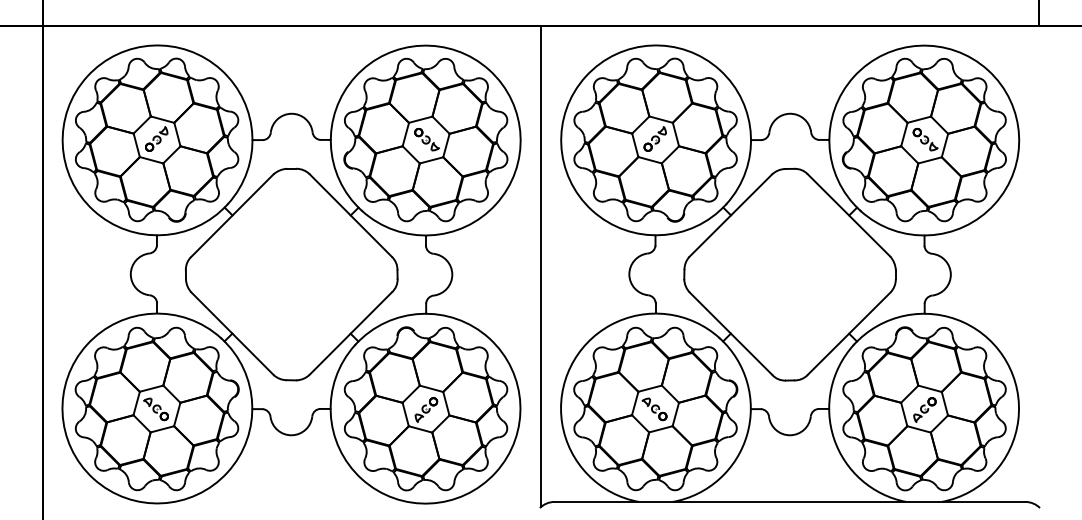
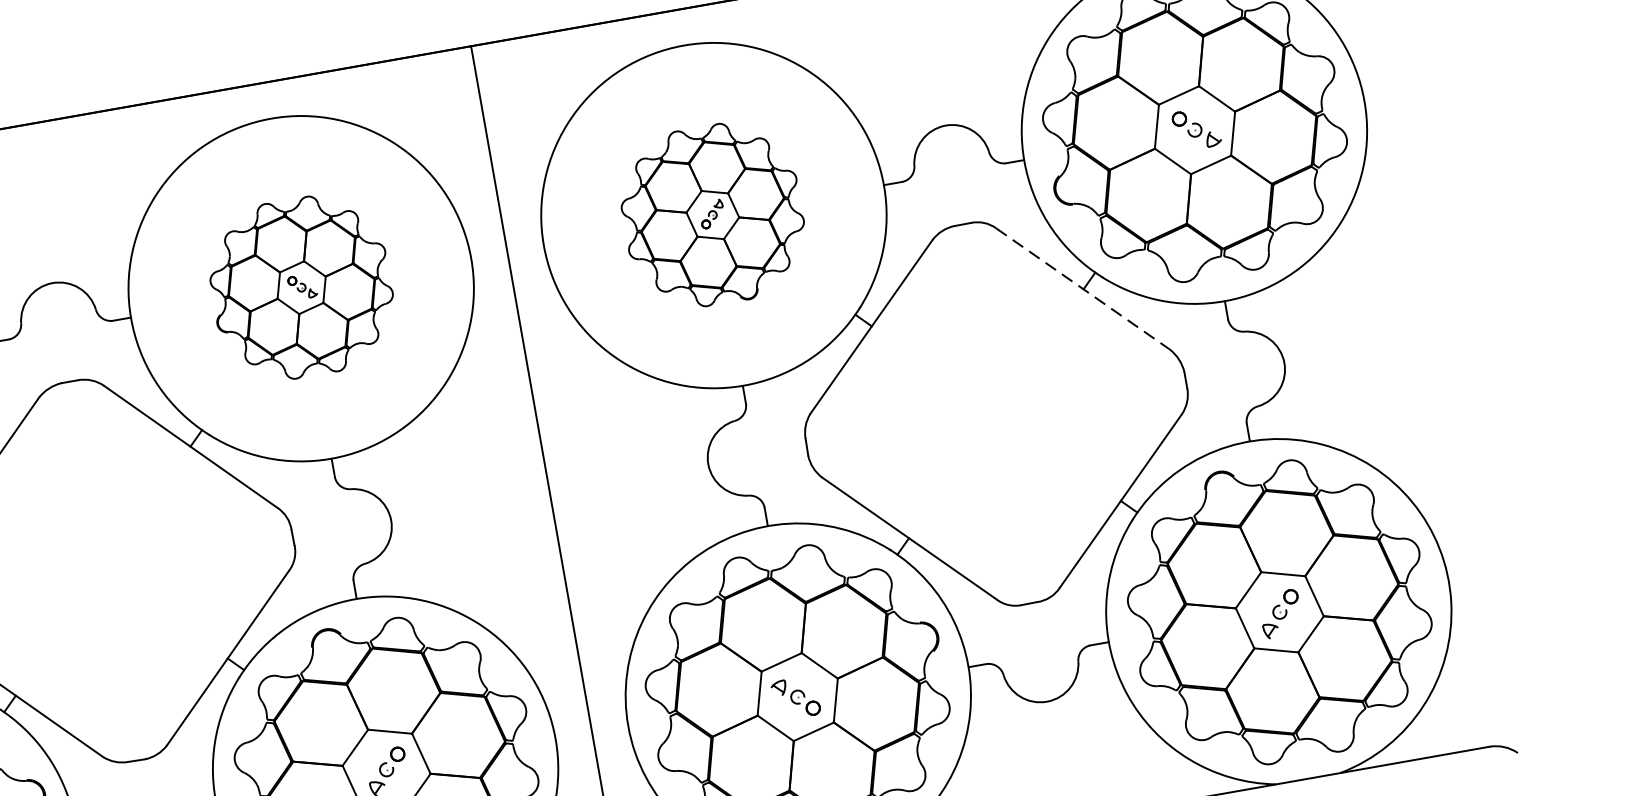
part: (425, 139) -> (300, 286), size x0.6
part: (655, 139) -> (712, 214), size x0.6
line: (849, 215) -> (1084, 289), solid -> dashed

